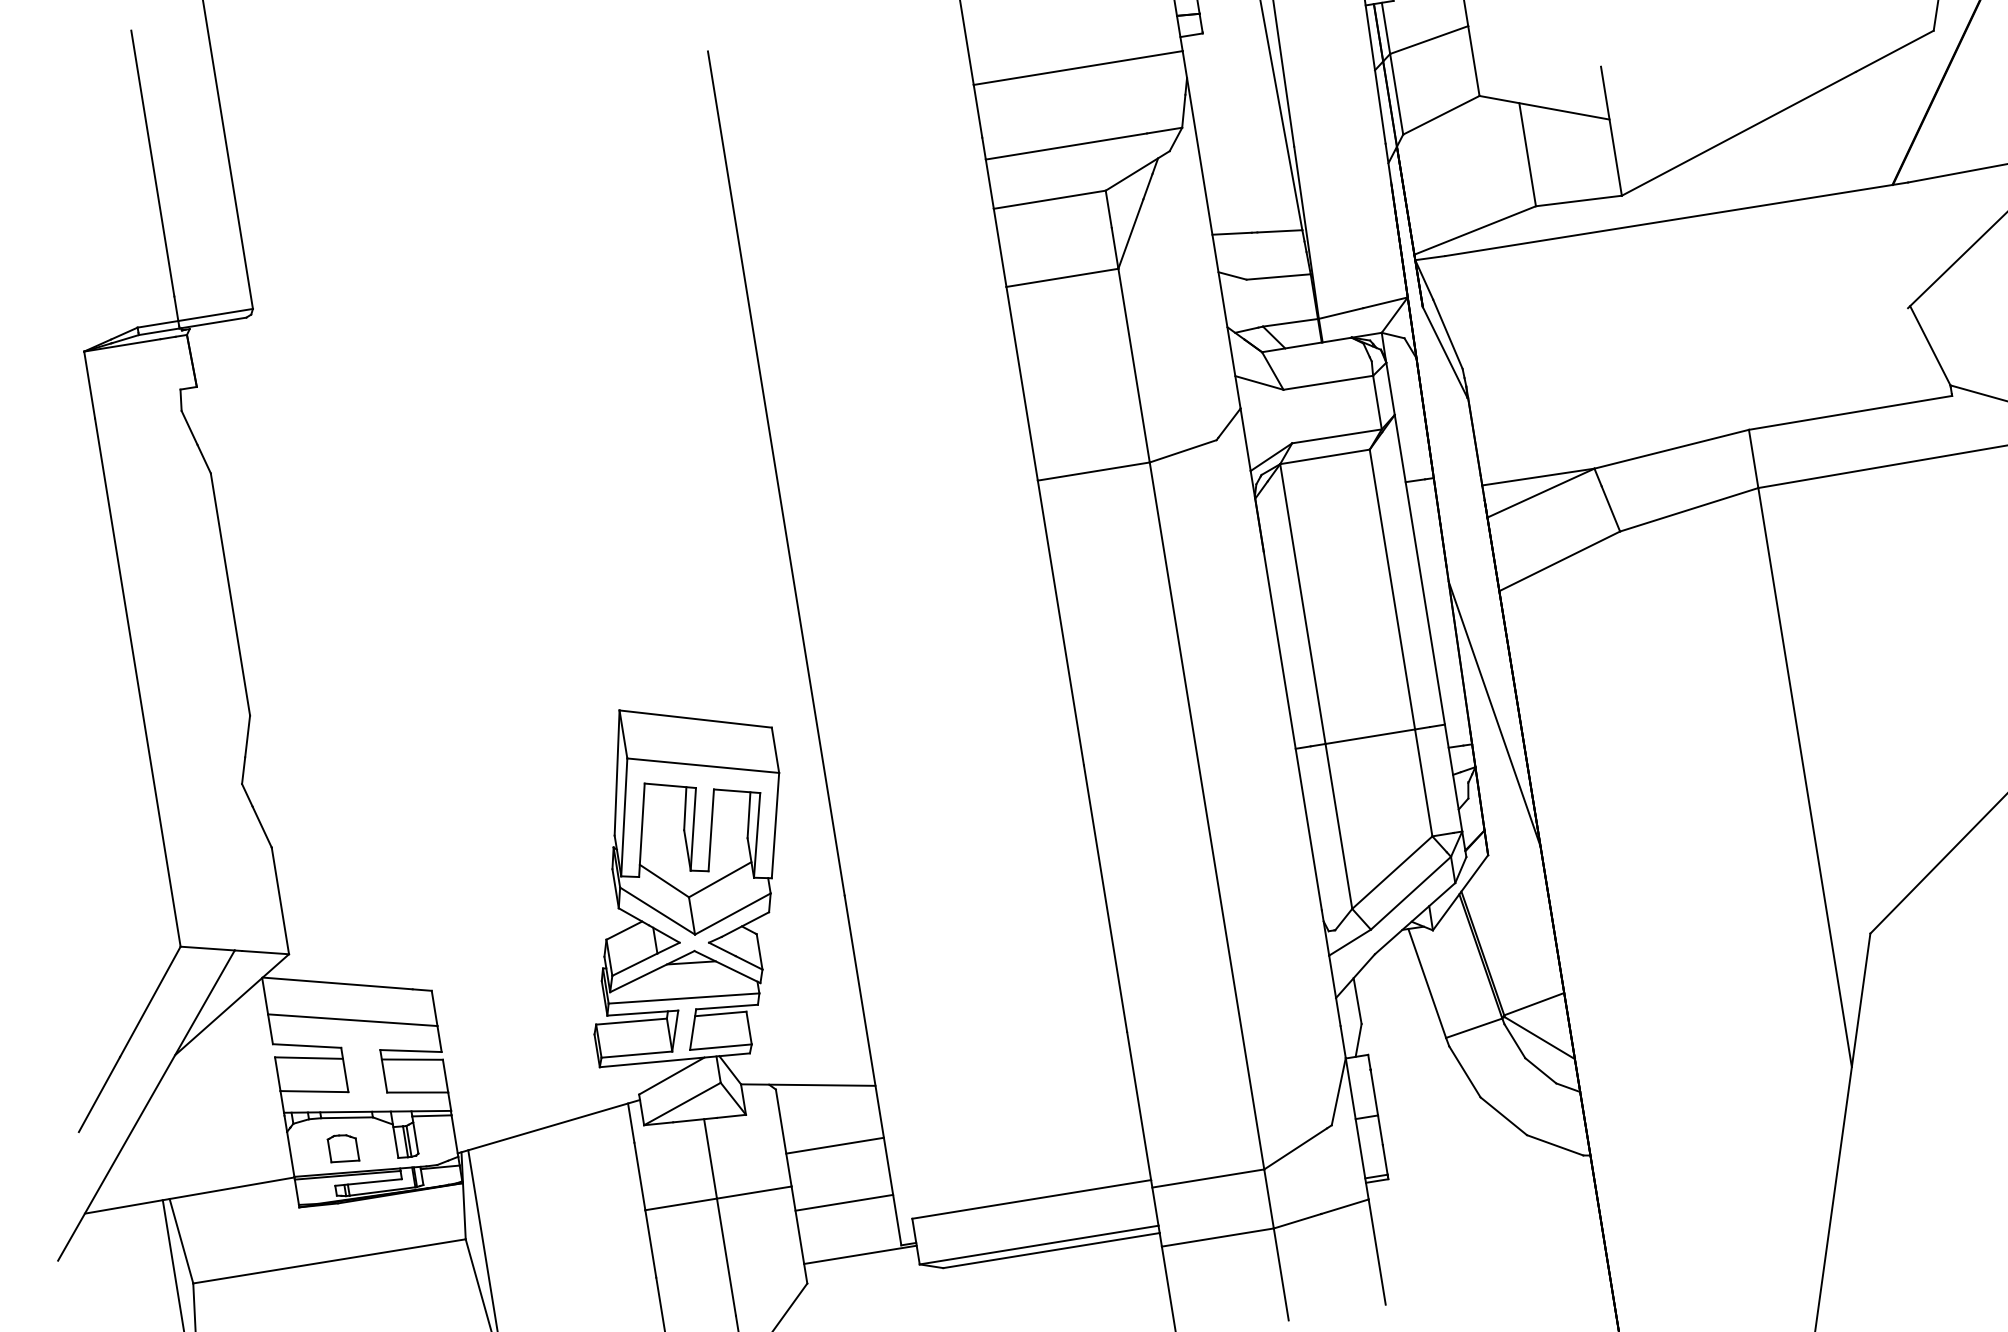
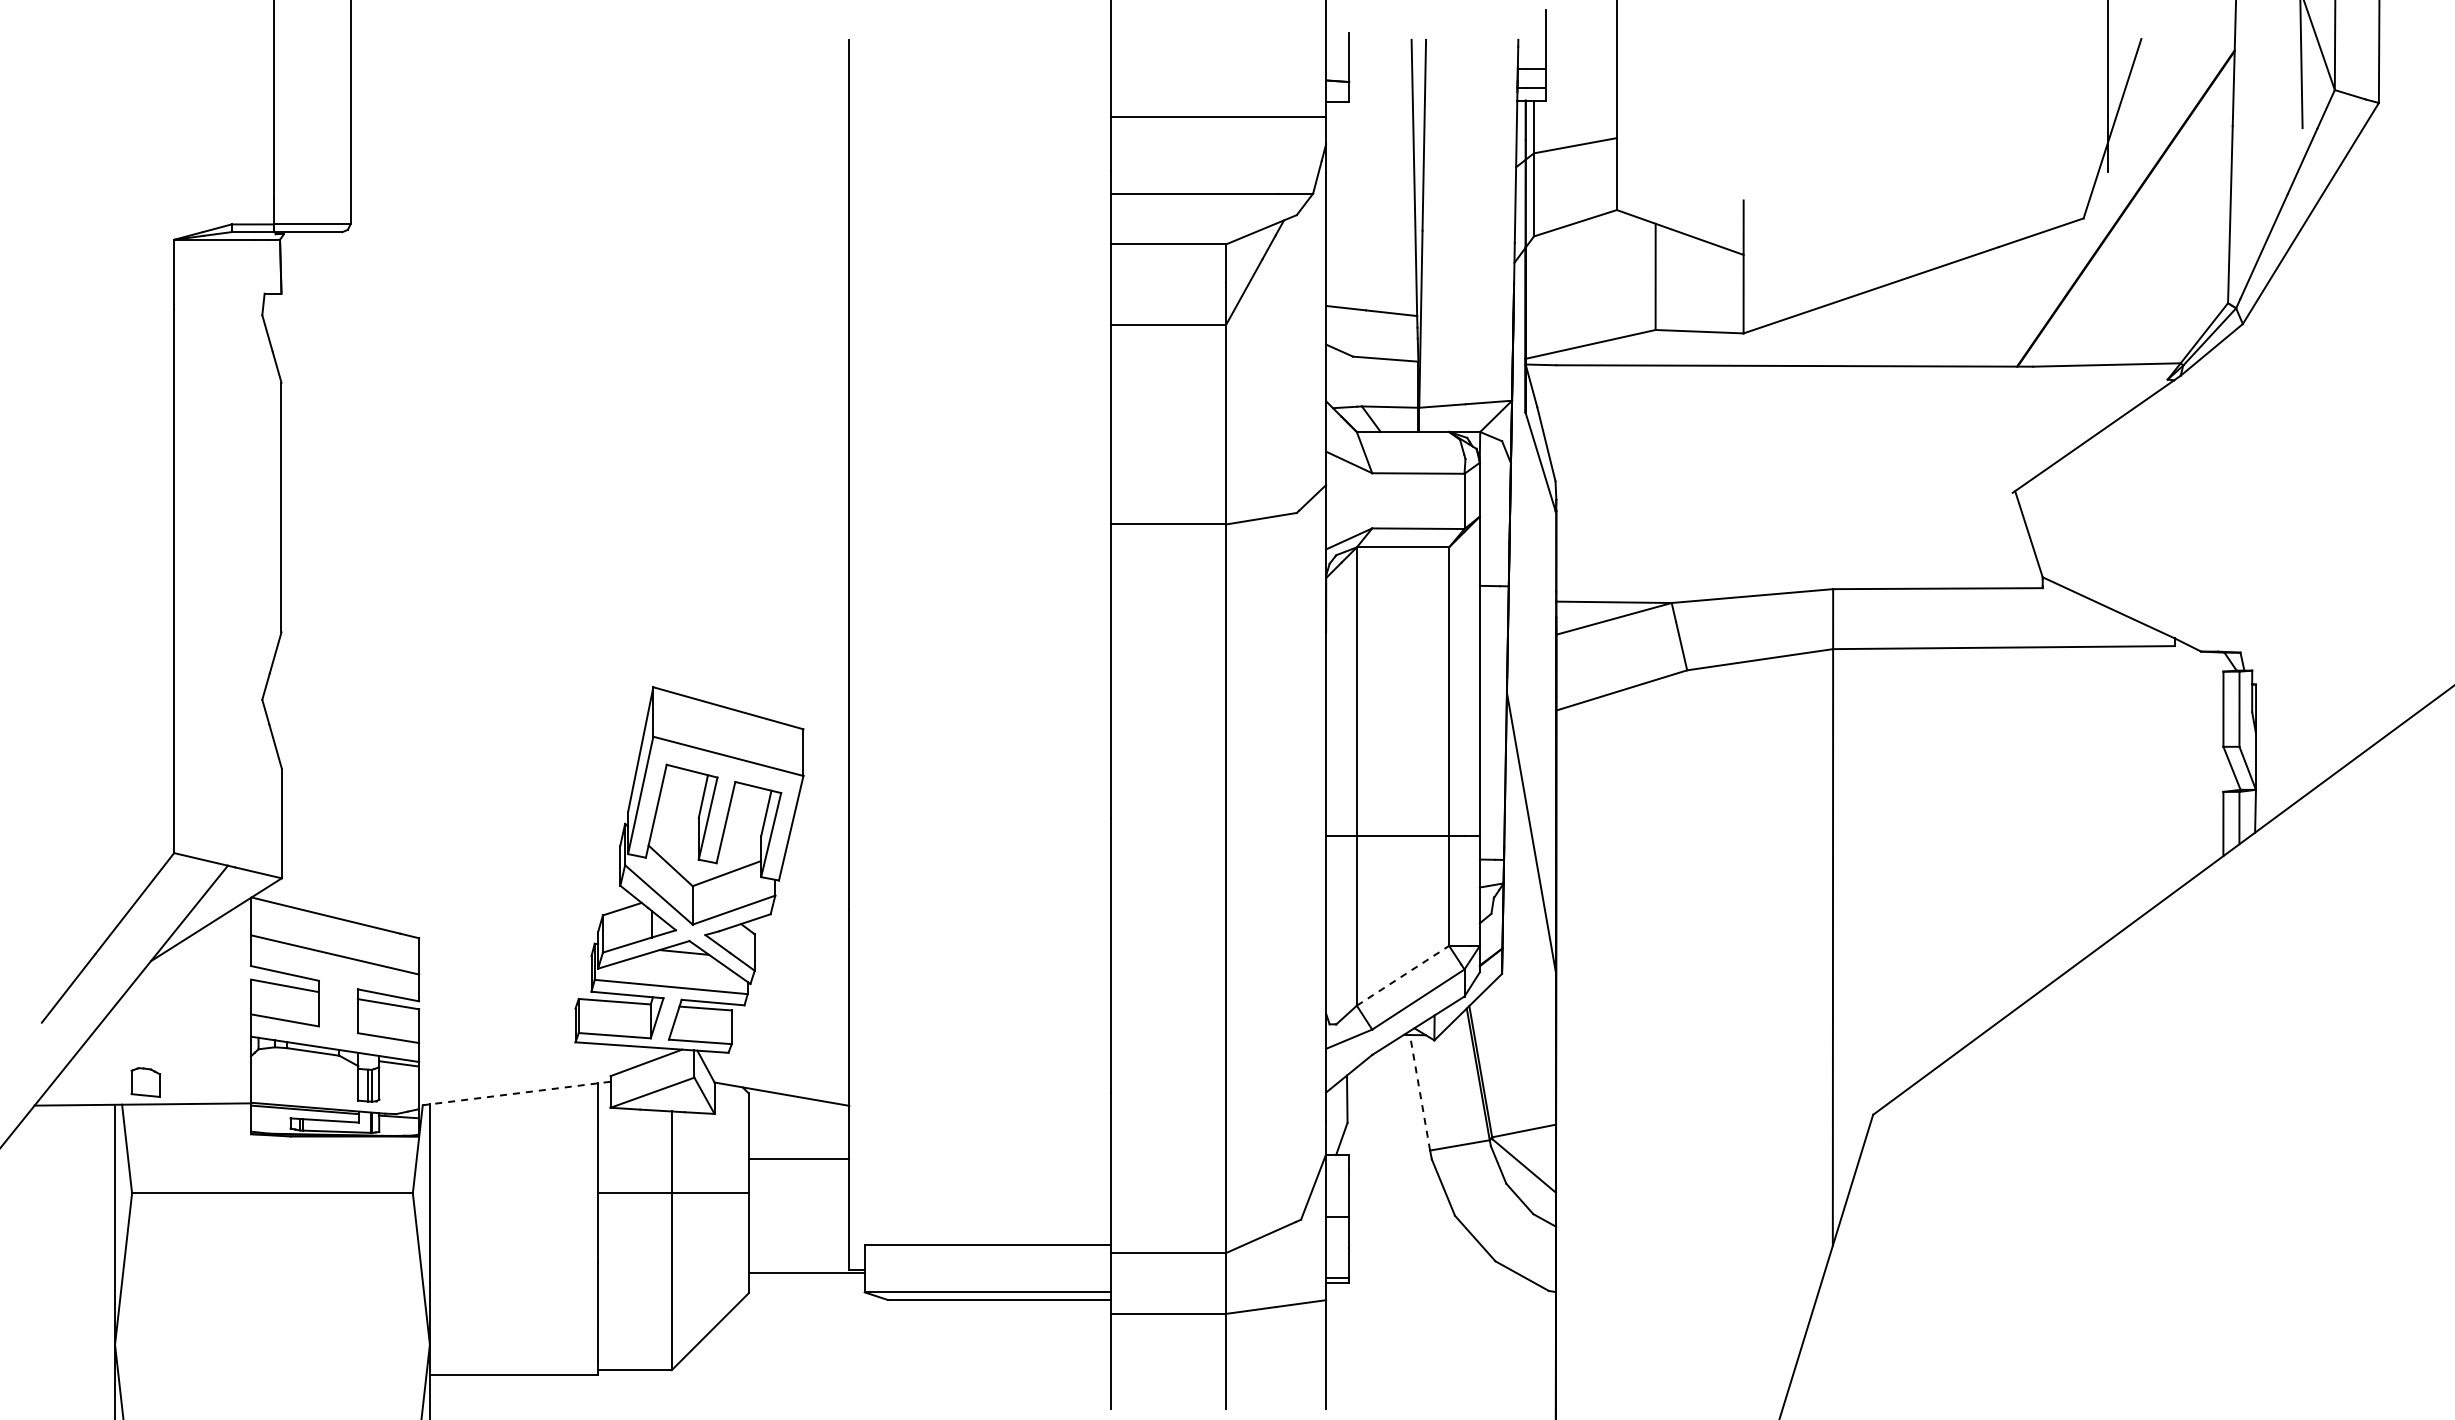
line: (1392, 872) -> (1403, 975), solid -> dashed
line: (1427, 983) -> (1420, 1092), solid -> dashed
line: (548, 1126) -> (514, 1093), solid -> dashed
part: (343, 1148) -> (145, 1082), moved
line: (843, 1203) -> (798, 1218), removed

